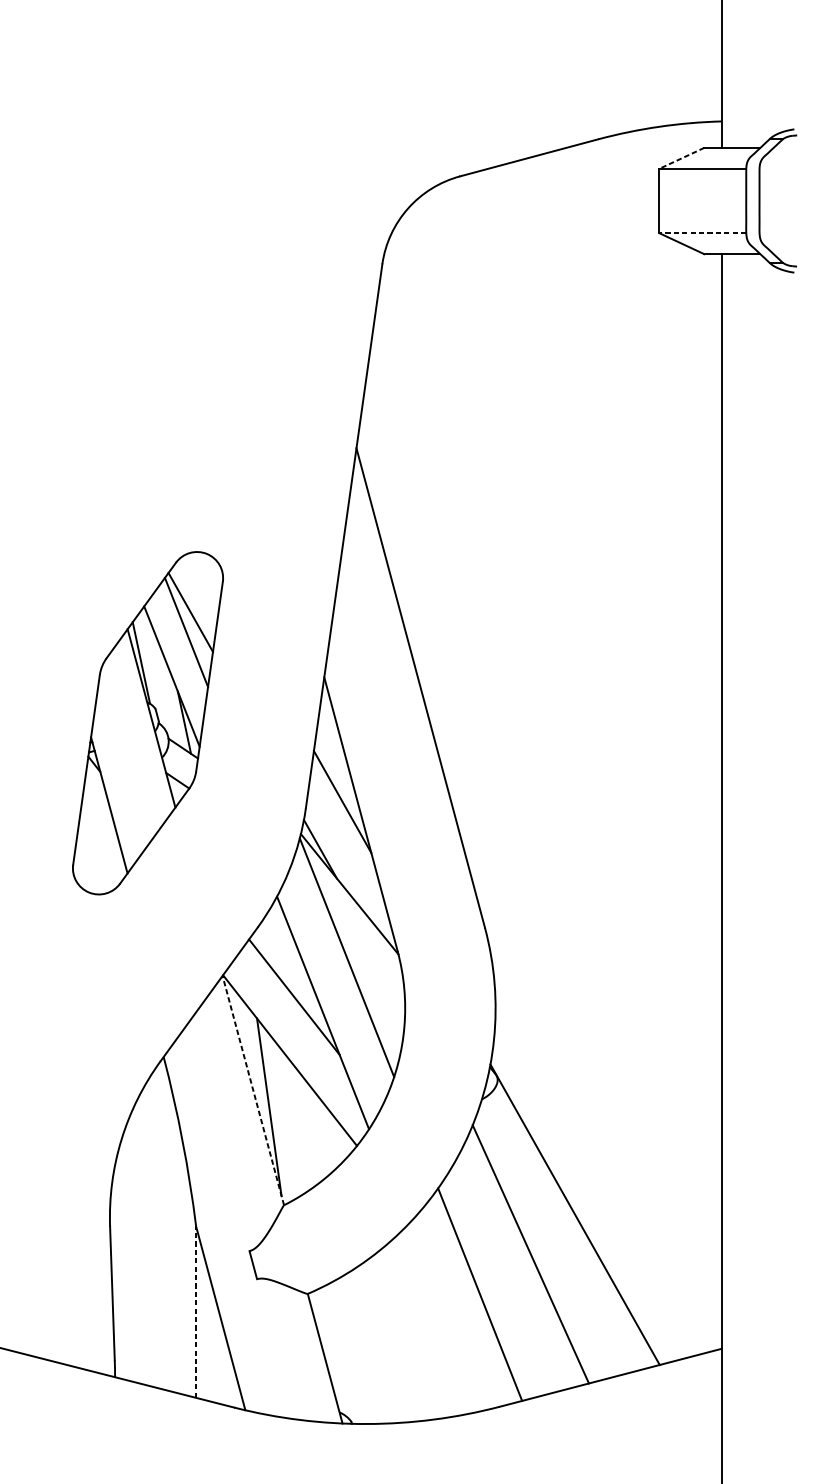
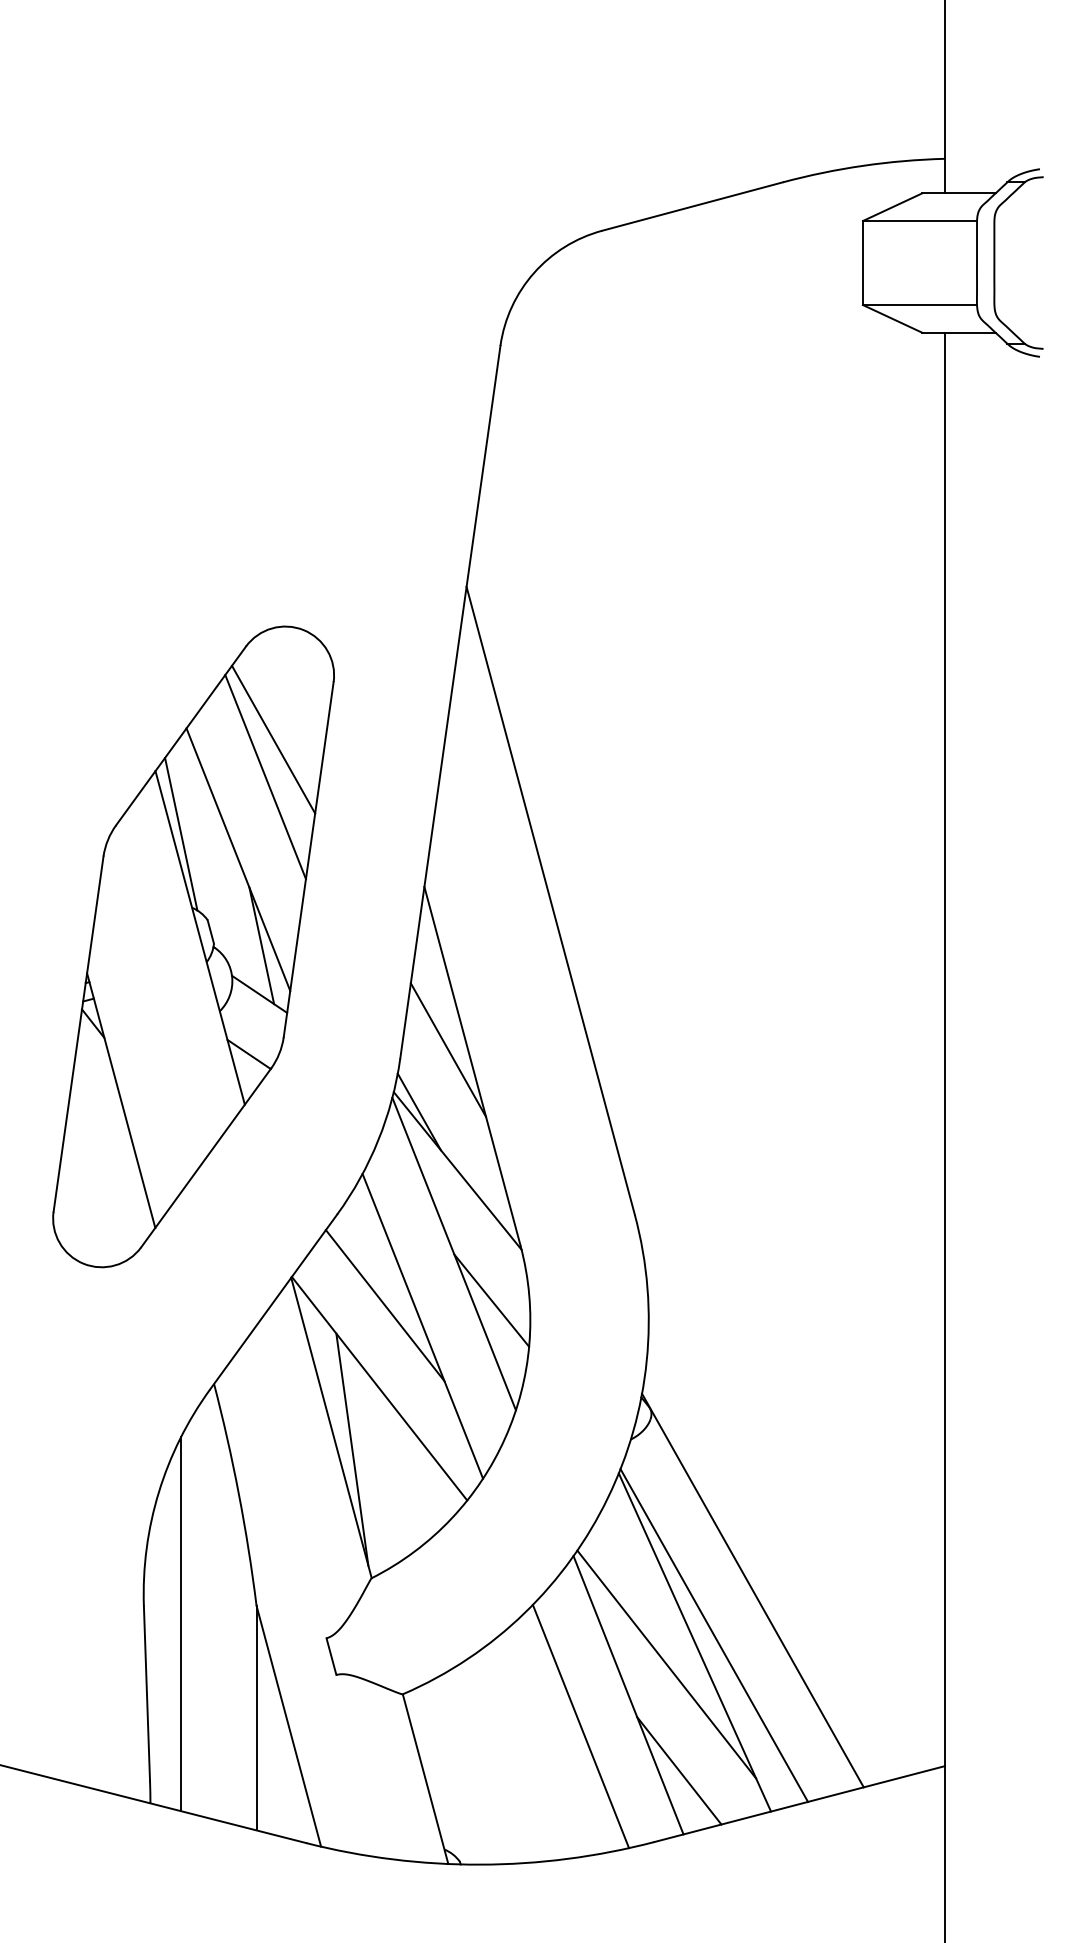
line: (681, 158) -> (892, 207), dashed -> solid
line: (702, 233) -> (919, 305), dashed -> solid
part: (147, 722) -> (193, 946), size x1.43
line: (375, 993) -> (491, 1300), added
line: (253, 1090) -> (331, 1427), dashed -> solid
line: (138, 1240) -> (181, 1624), added
line: (545, 1249) -> (714, 1635), added
line: (509, 1271) -> (666, 1664), added
line: (196, 1311) -> (256, 1717), dashed -> solid
line: (443, 1318) -> (580, 1726), added
line: (519, 1352) -> (679, 1770), added

